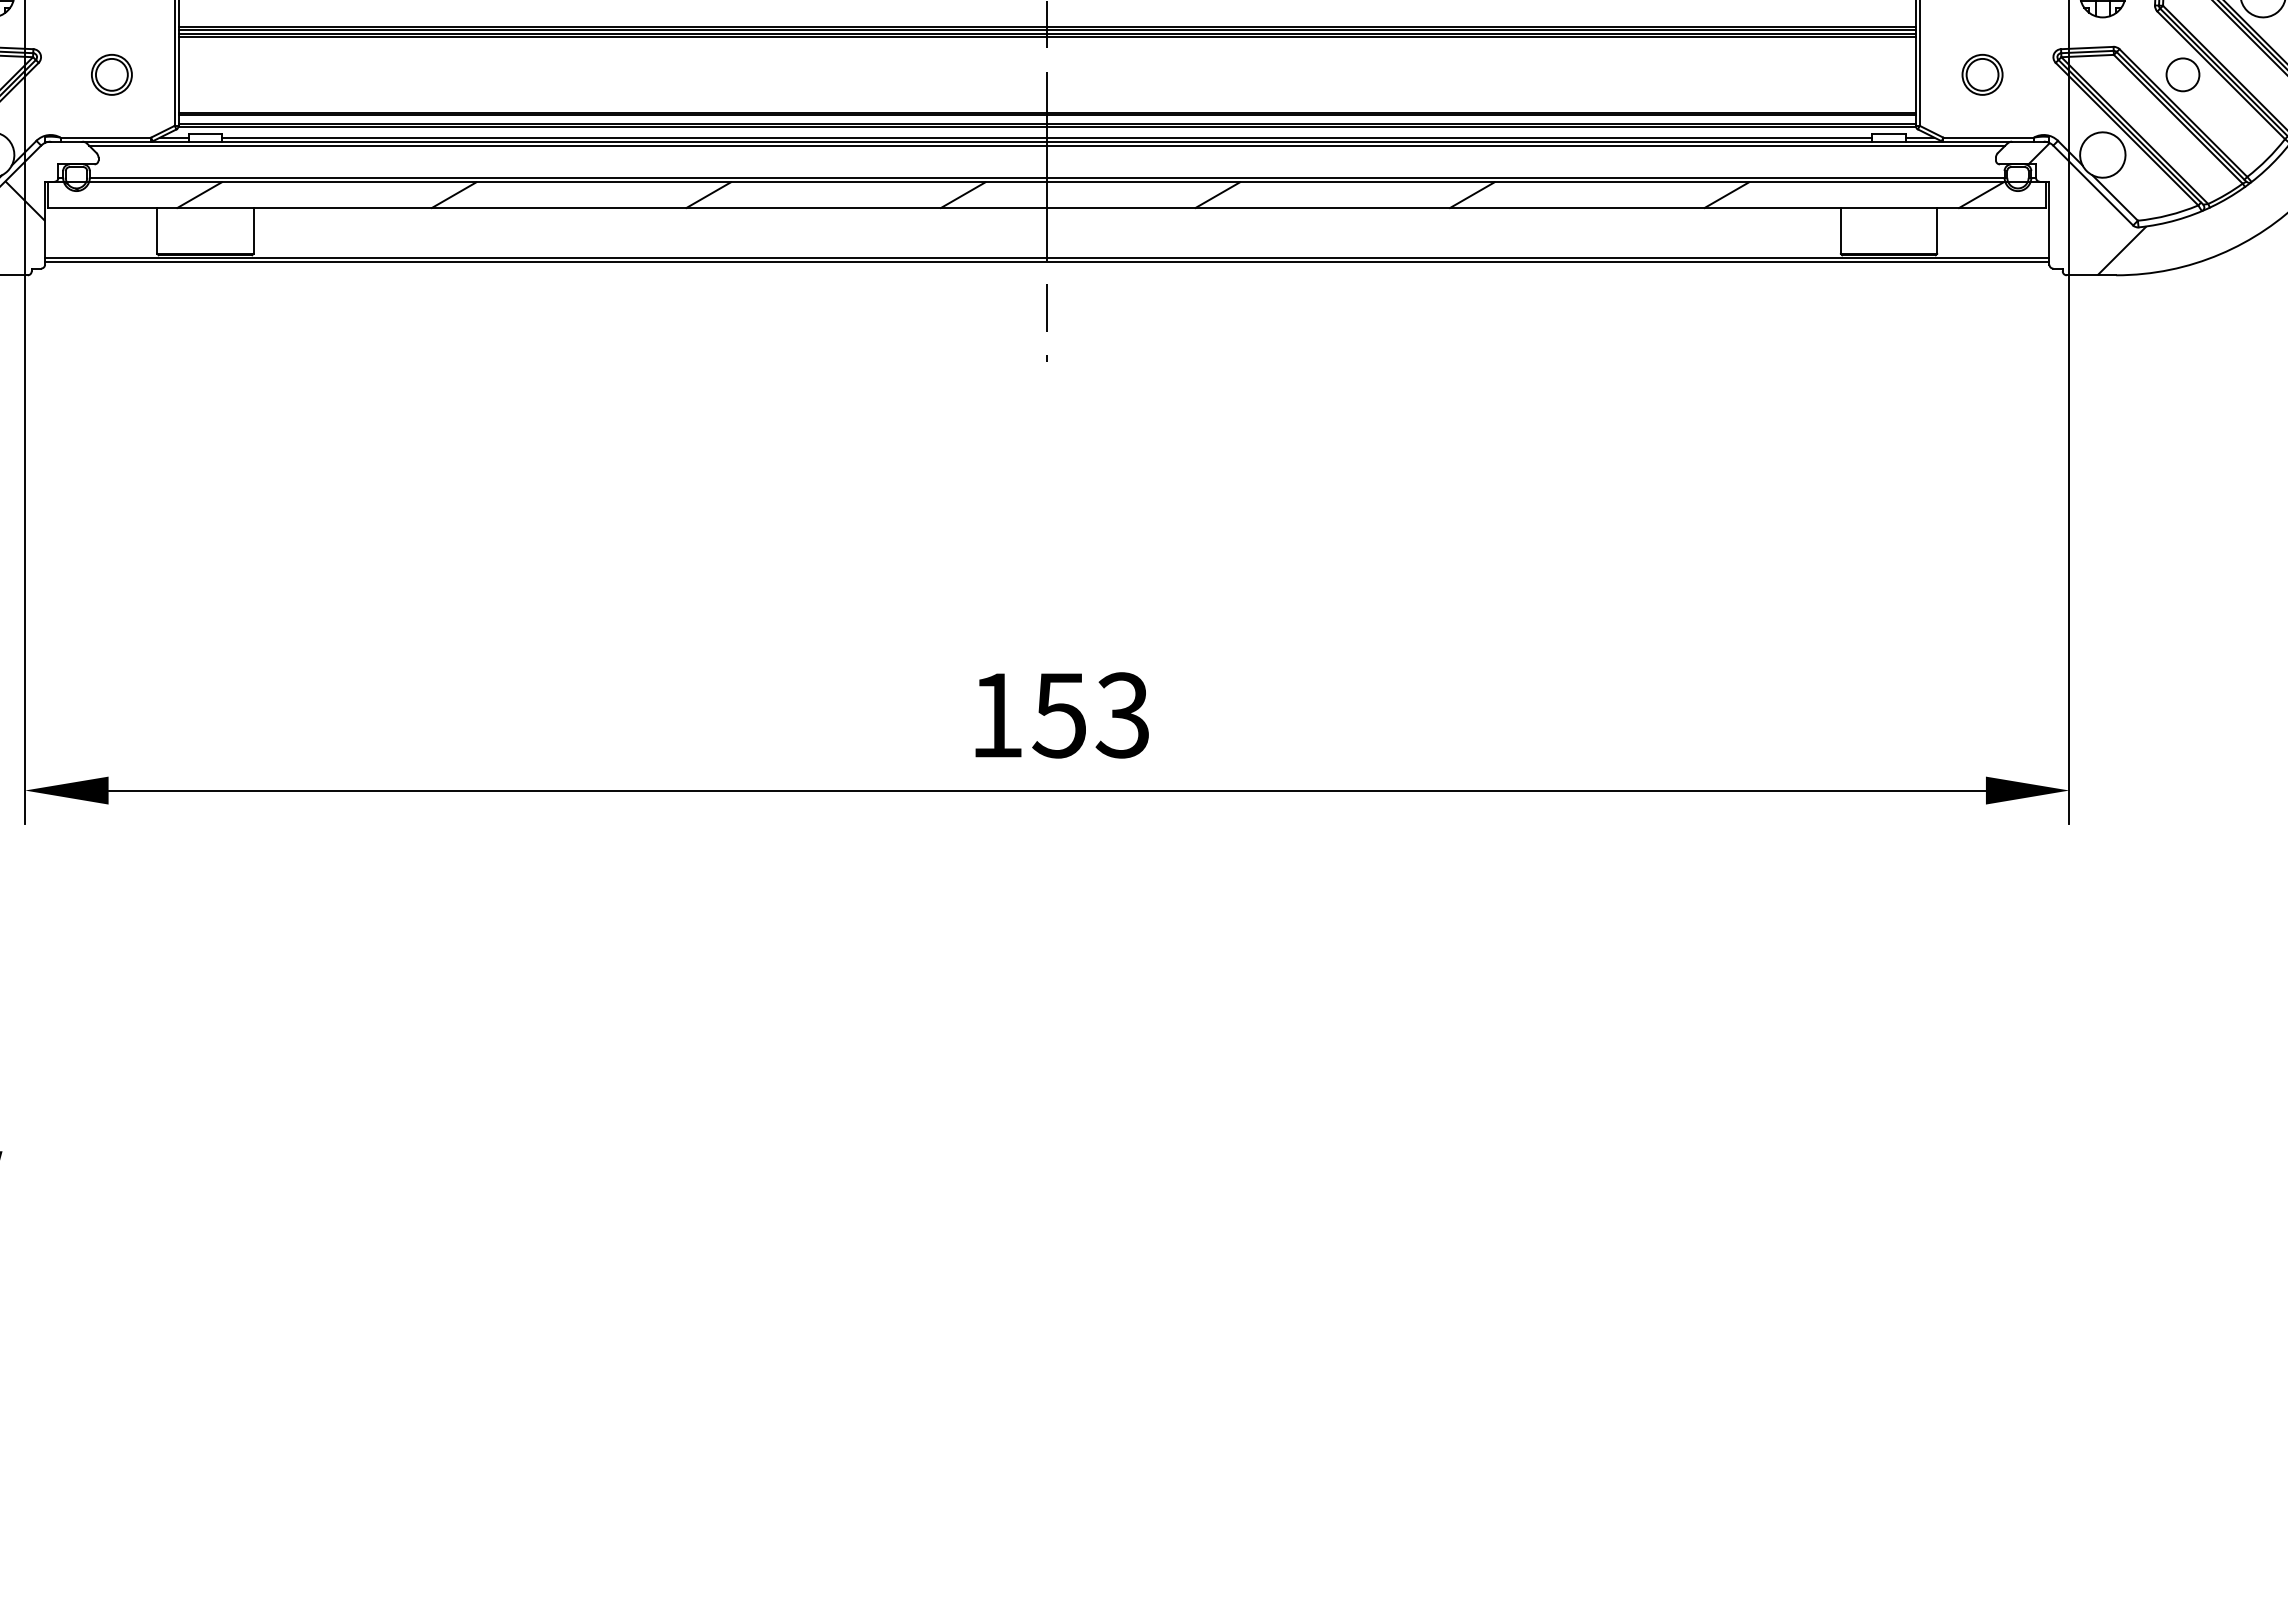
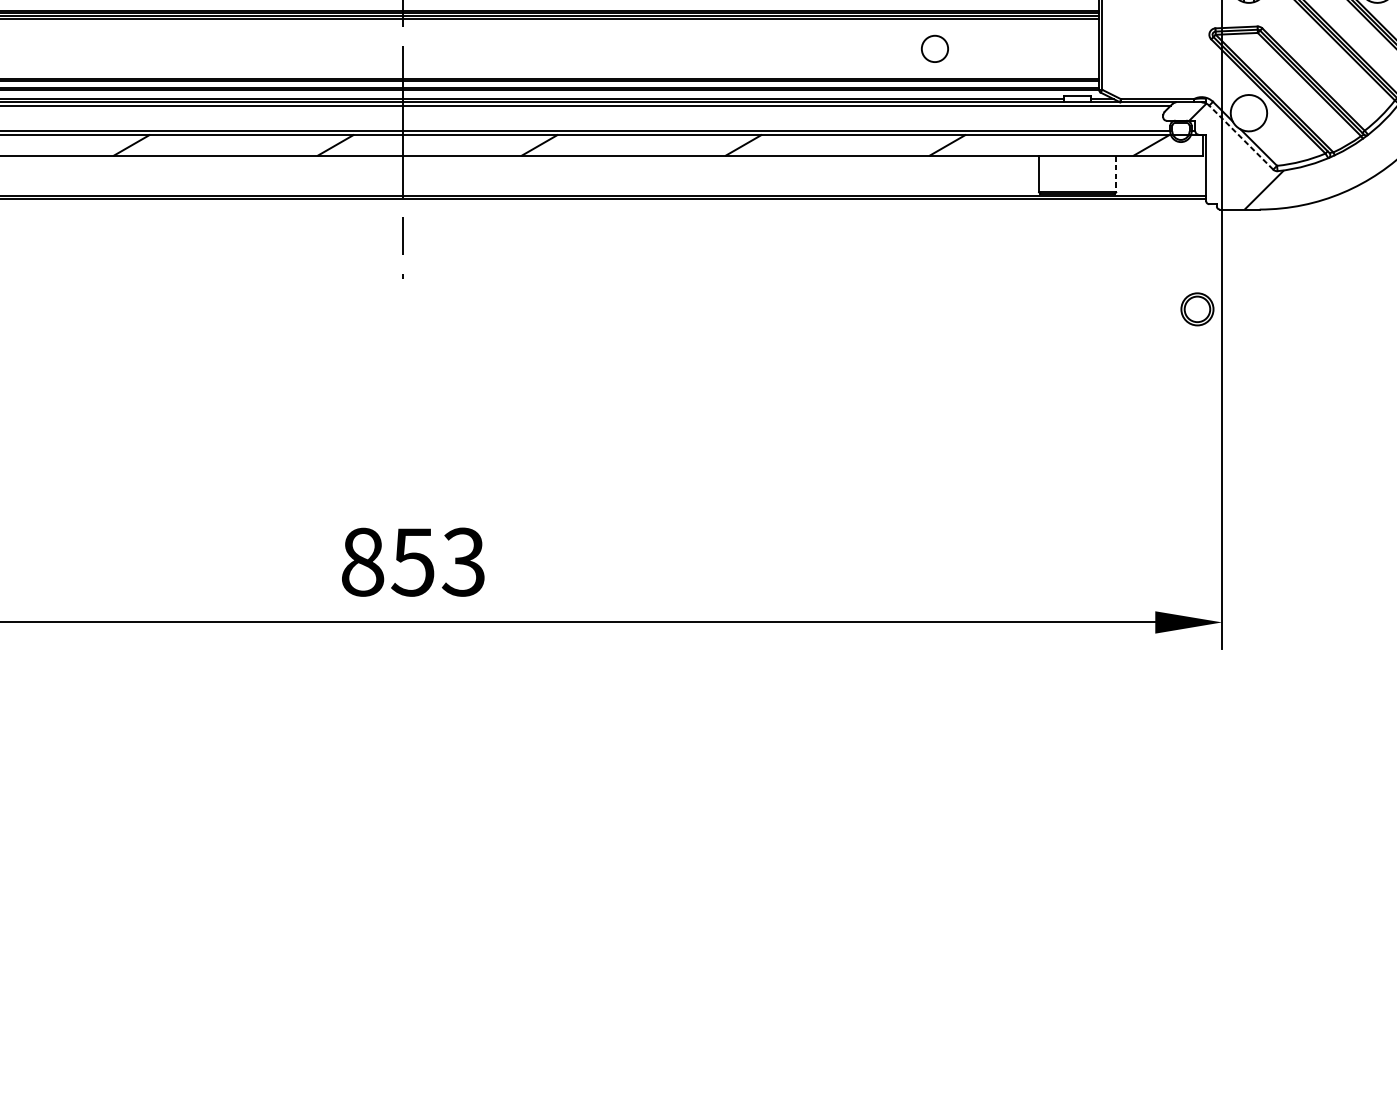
part: (1982, 74) -> (1197, 309), moved
circle: (2182, 74) -> (934, 48), moved
line: (2092, 185) -> (1240, 137), solid -> dashed
line: (1937, 231) -> (1116, 174), solid -> dashed
text: (996, 715) -> (362, 562), 153 -> 853

